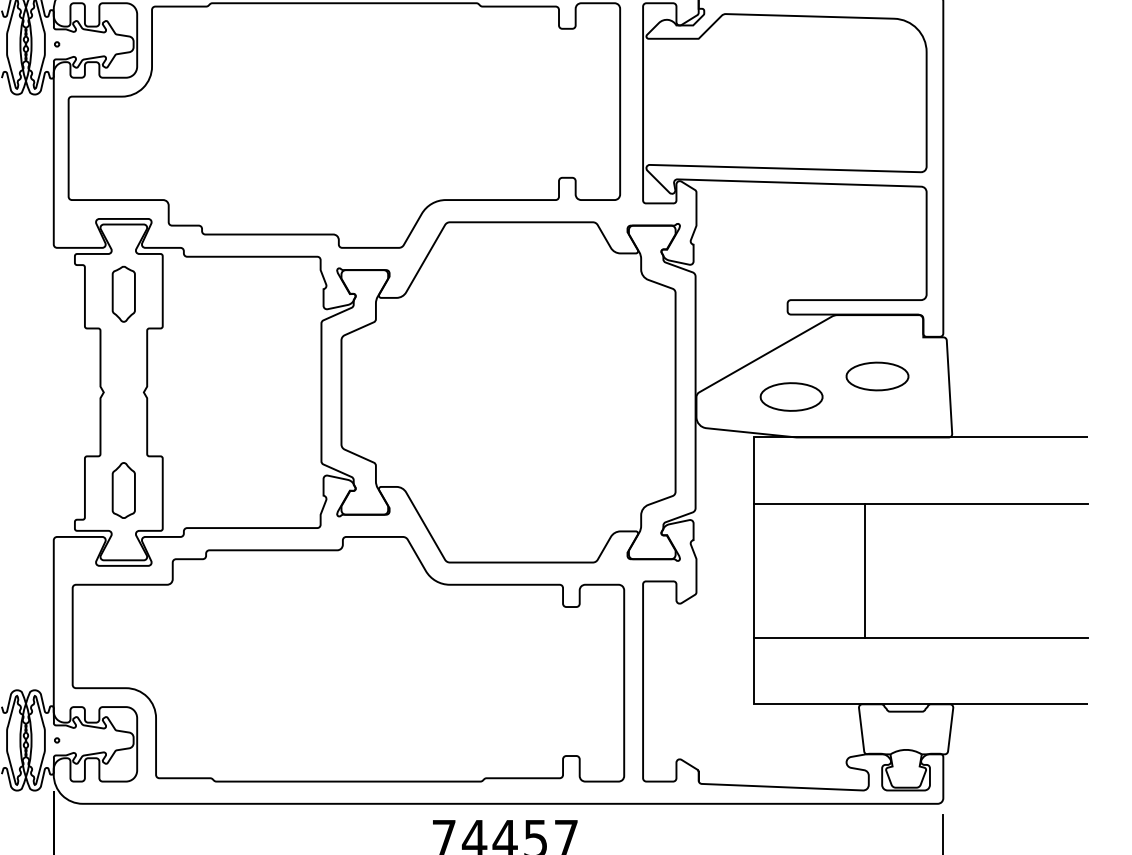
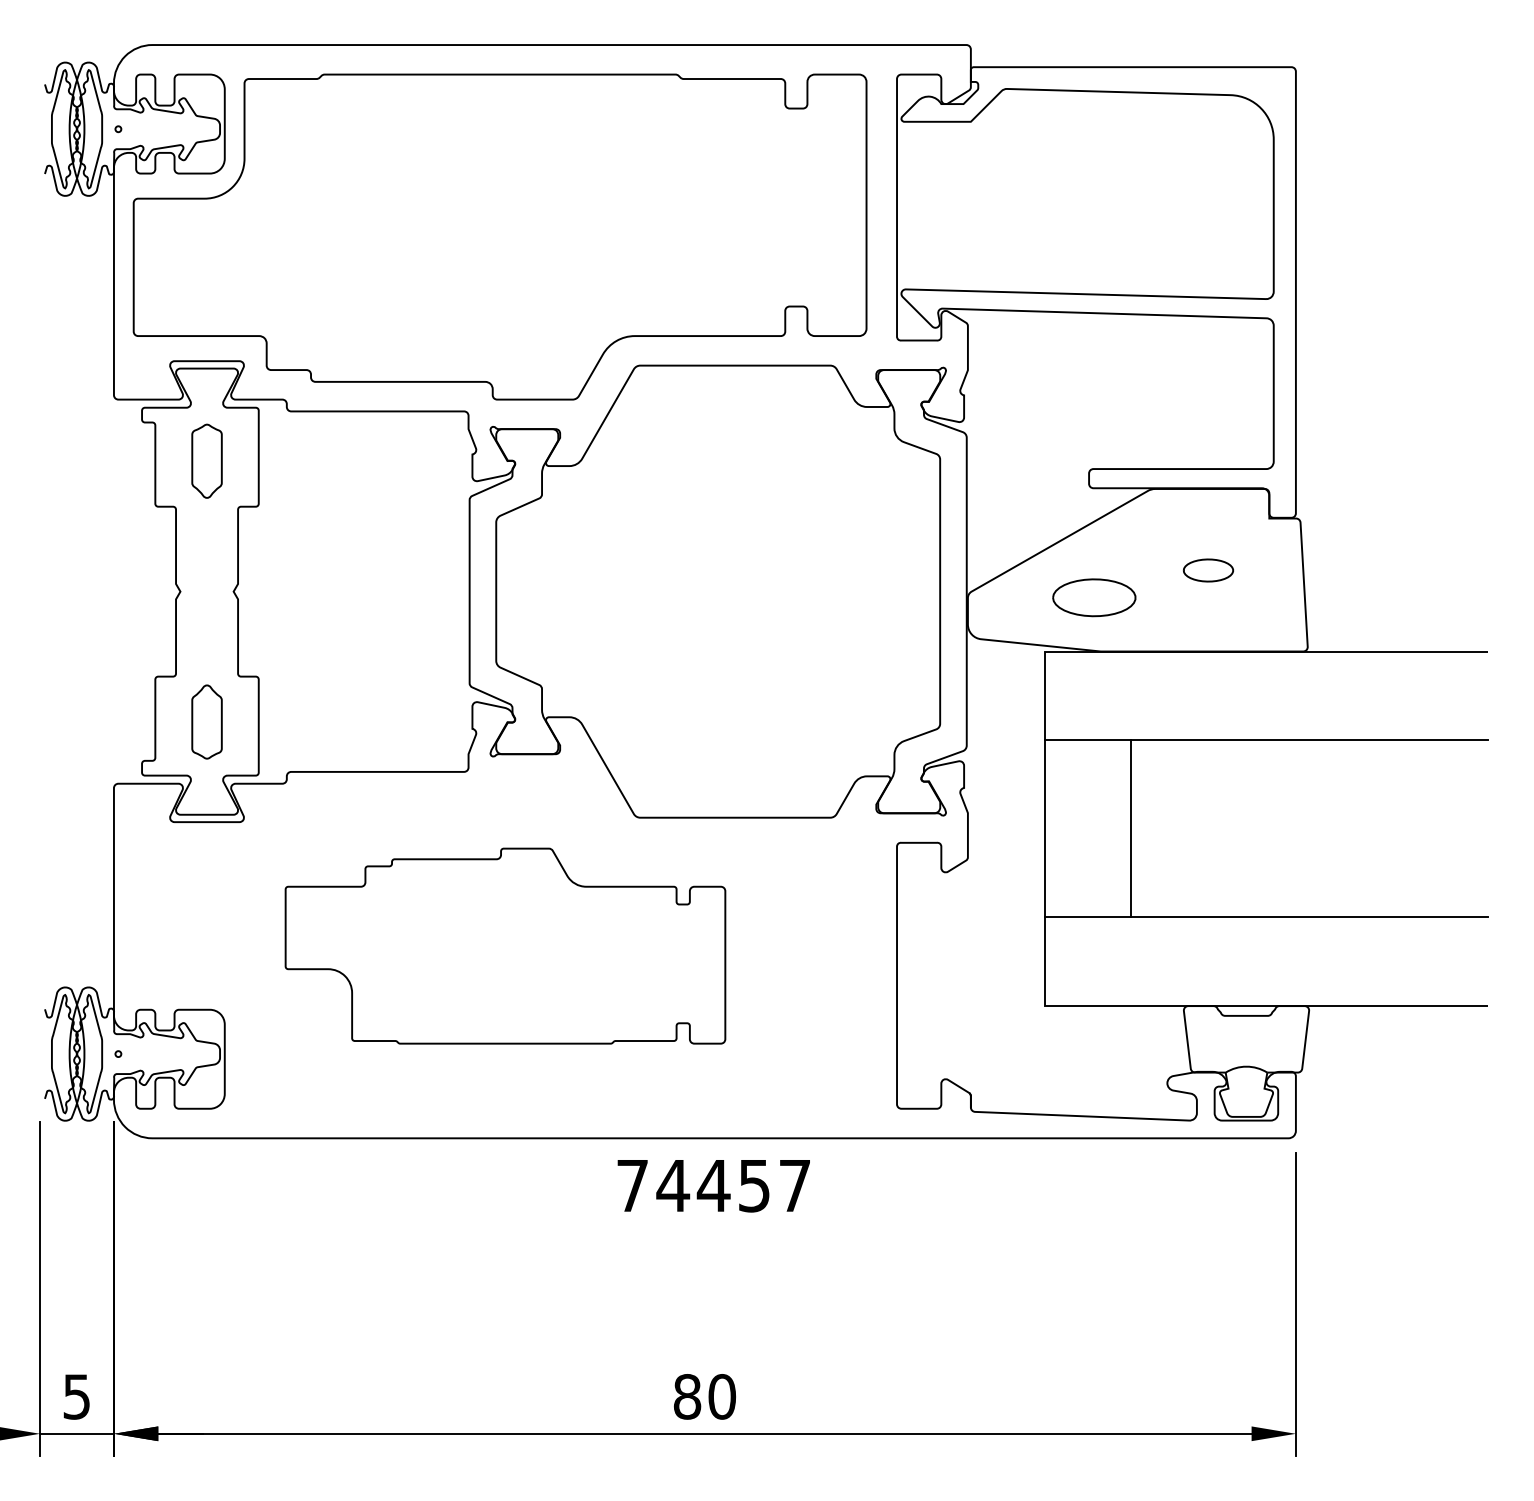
part: (877, 376) -> (1208, 570), size x0.6
line: (865, 570) -> (1130, 828), moved
part: (348, 658) -> (505, 945), size x0.6

